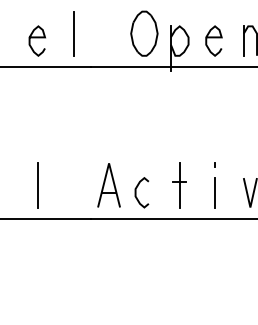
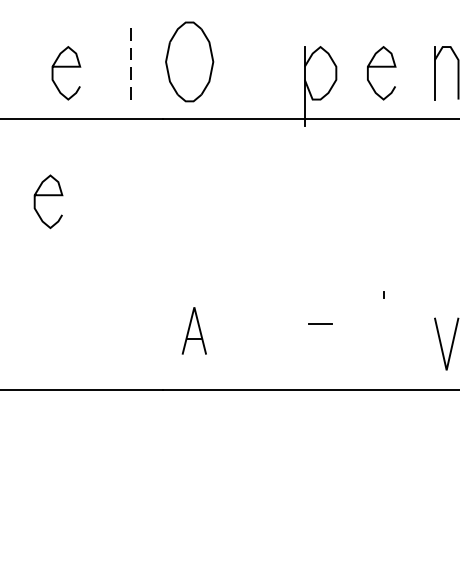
line: (73, 33) -> (130, 59), solid -> dashed
part: (144, 33) -> (189, 61), moved
curve: (26, 110) -> (47, 197), added
line: (38, 185) -> (68, 331), removed
part: (108, 185) -> (193, 331), size x0.6
line: (179, 185) -> (320, 331), removed
curve: (136, 192) -> (243, 343), removed
line: (215, 192) -> (384, 343), removed

